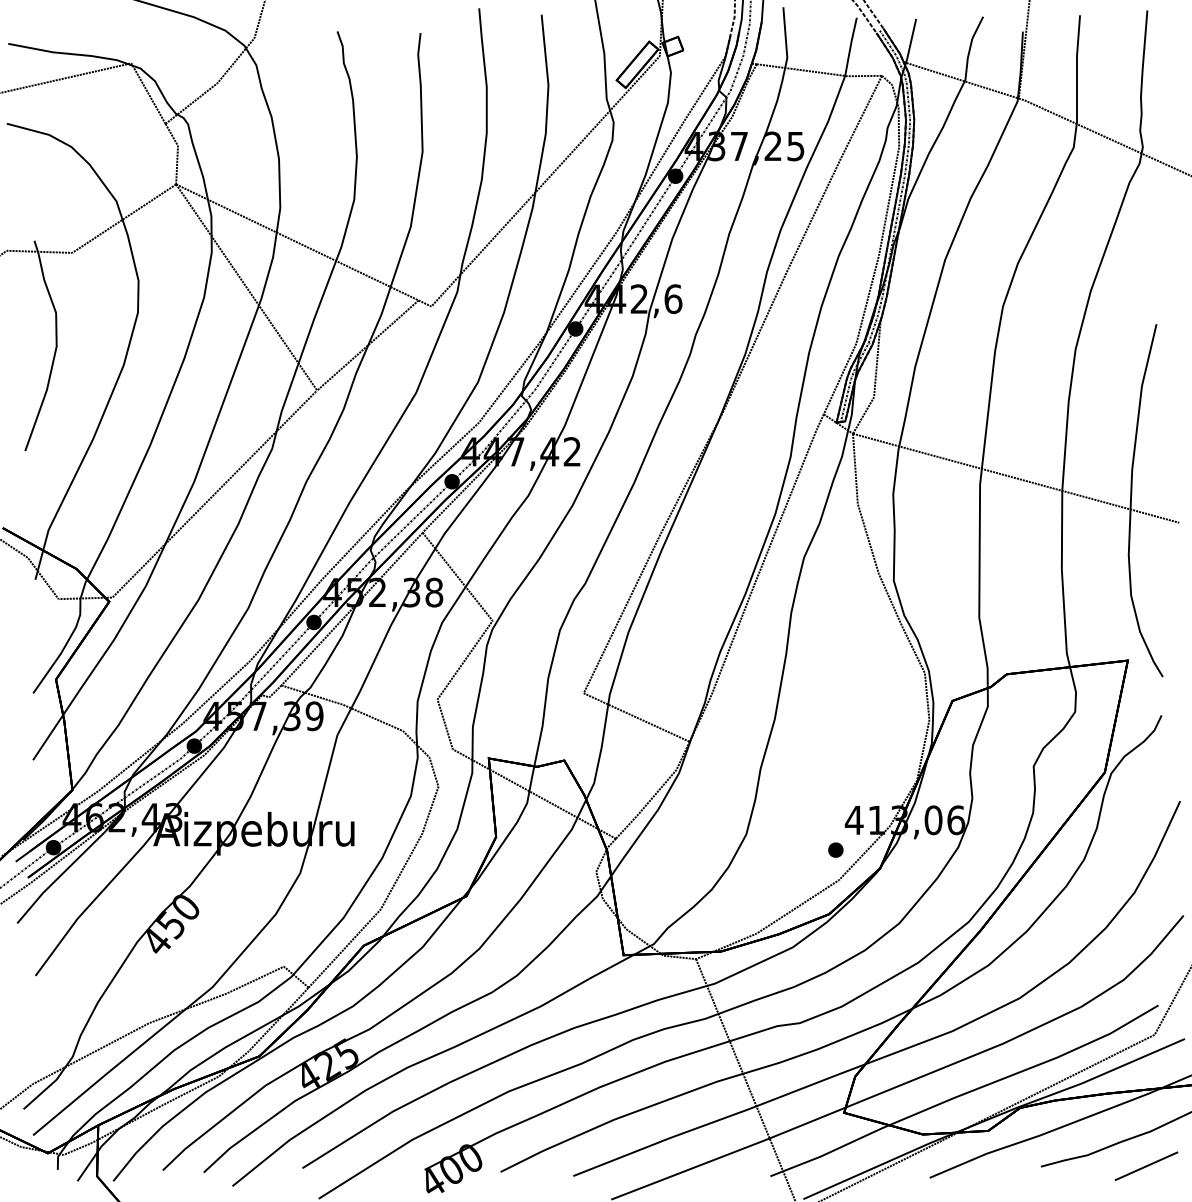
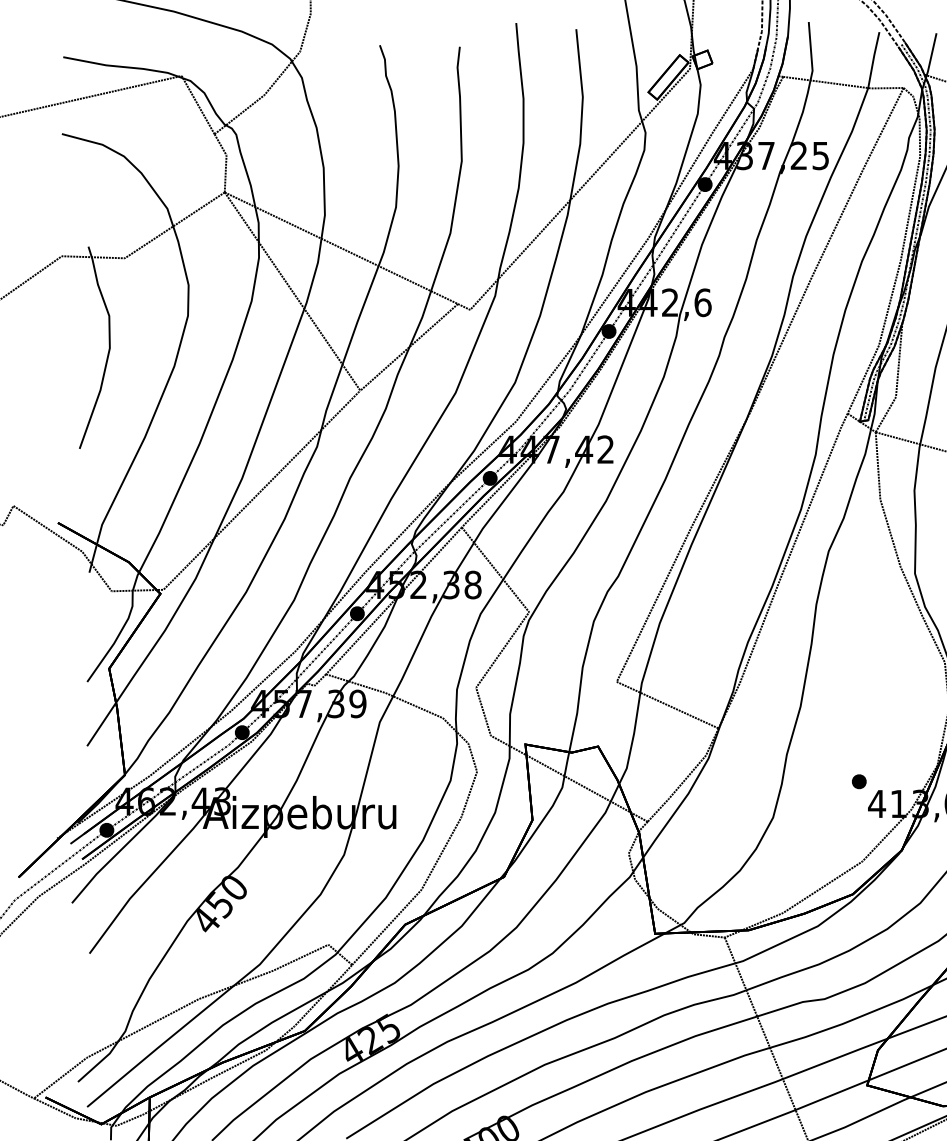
part: (835, 849) -> (858, 781), moved

